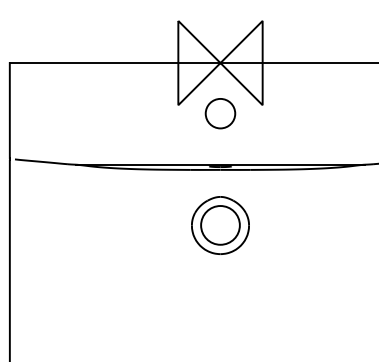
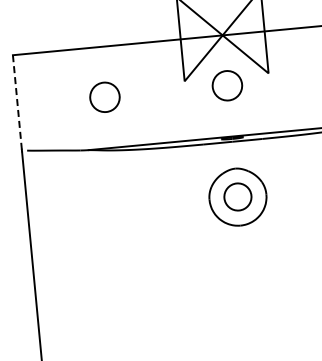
line: (9, 111) -> (17, 103), solid -> dashed
circle: (97, 113) -> (104, 97), added
circle: (220, 225) -> (237, 197), size x0.7

